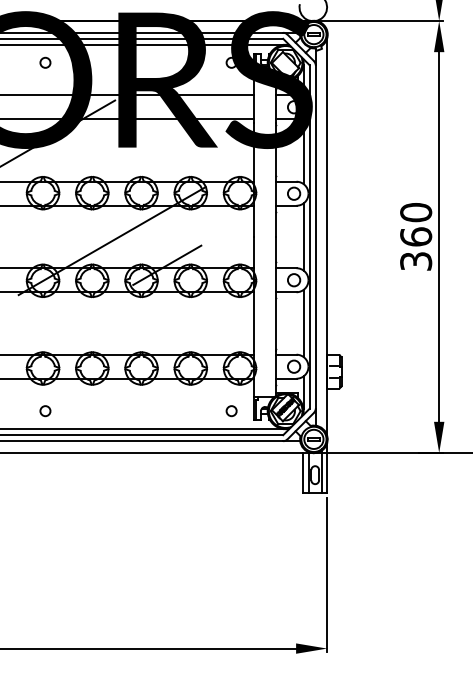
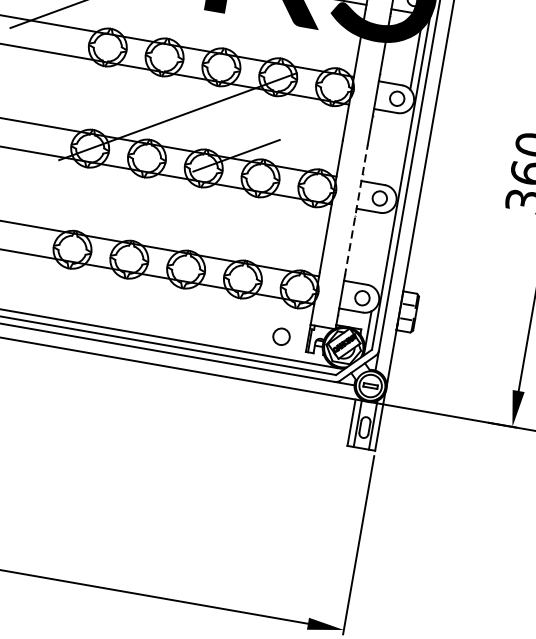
line: (303, 236) -> (399, 149), removed
line: (276, 293) -> (356, 210), solid -> dashed
line: (303, 323) -> (381, 250), removed
circle: (45, 411) -> (66, 299), removed
circle: (231, 411) -> (281, 337), size x1.4

